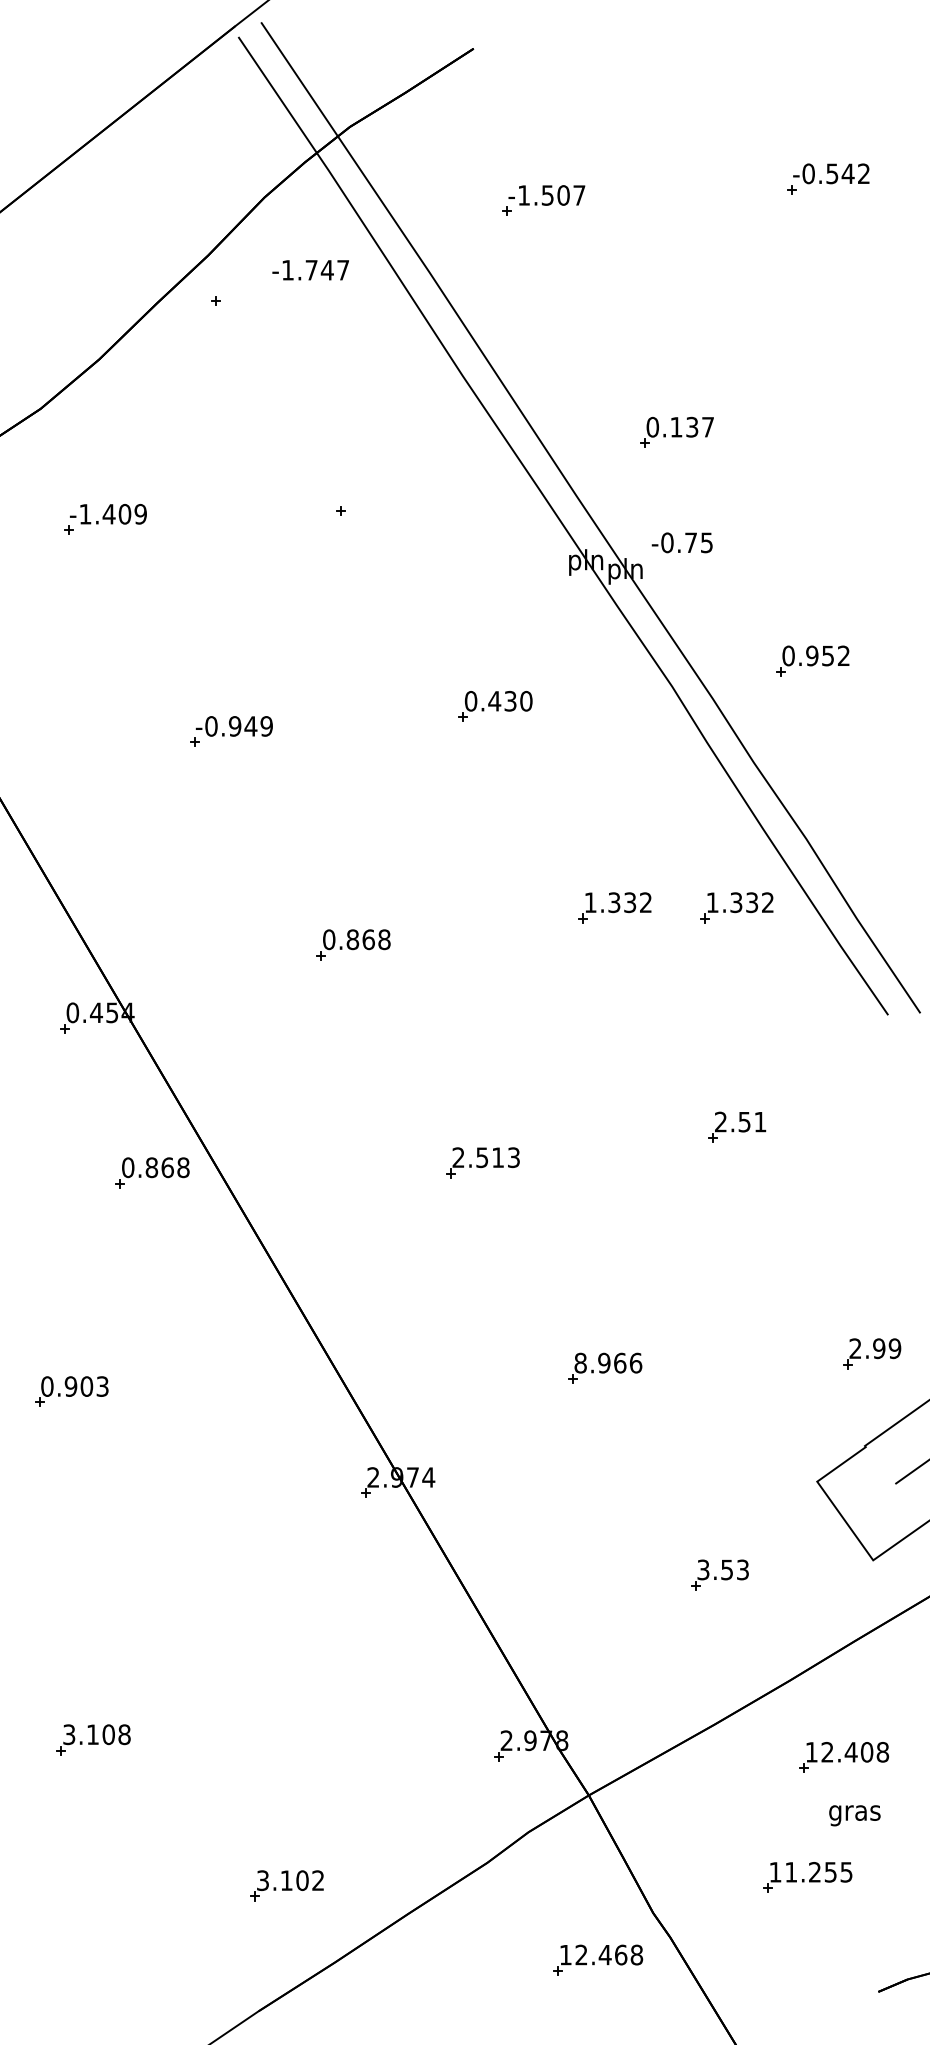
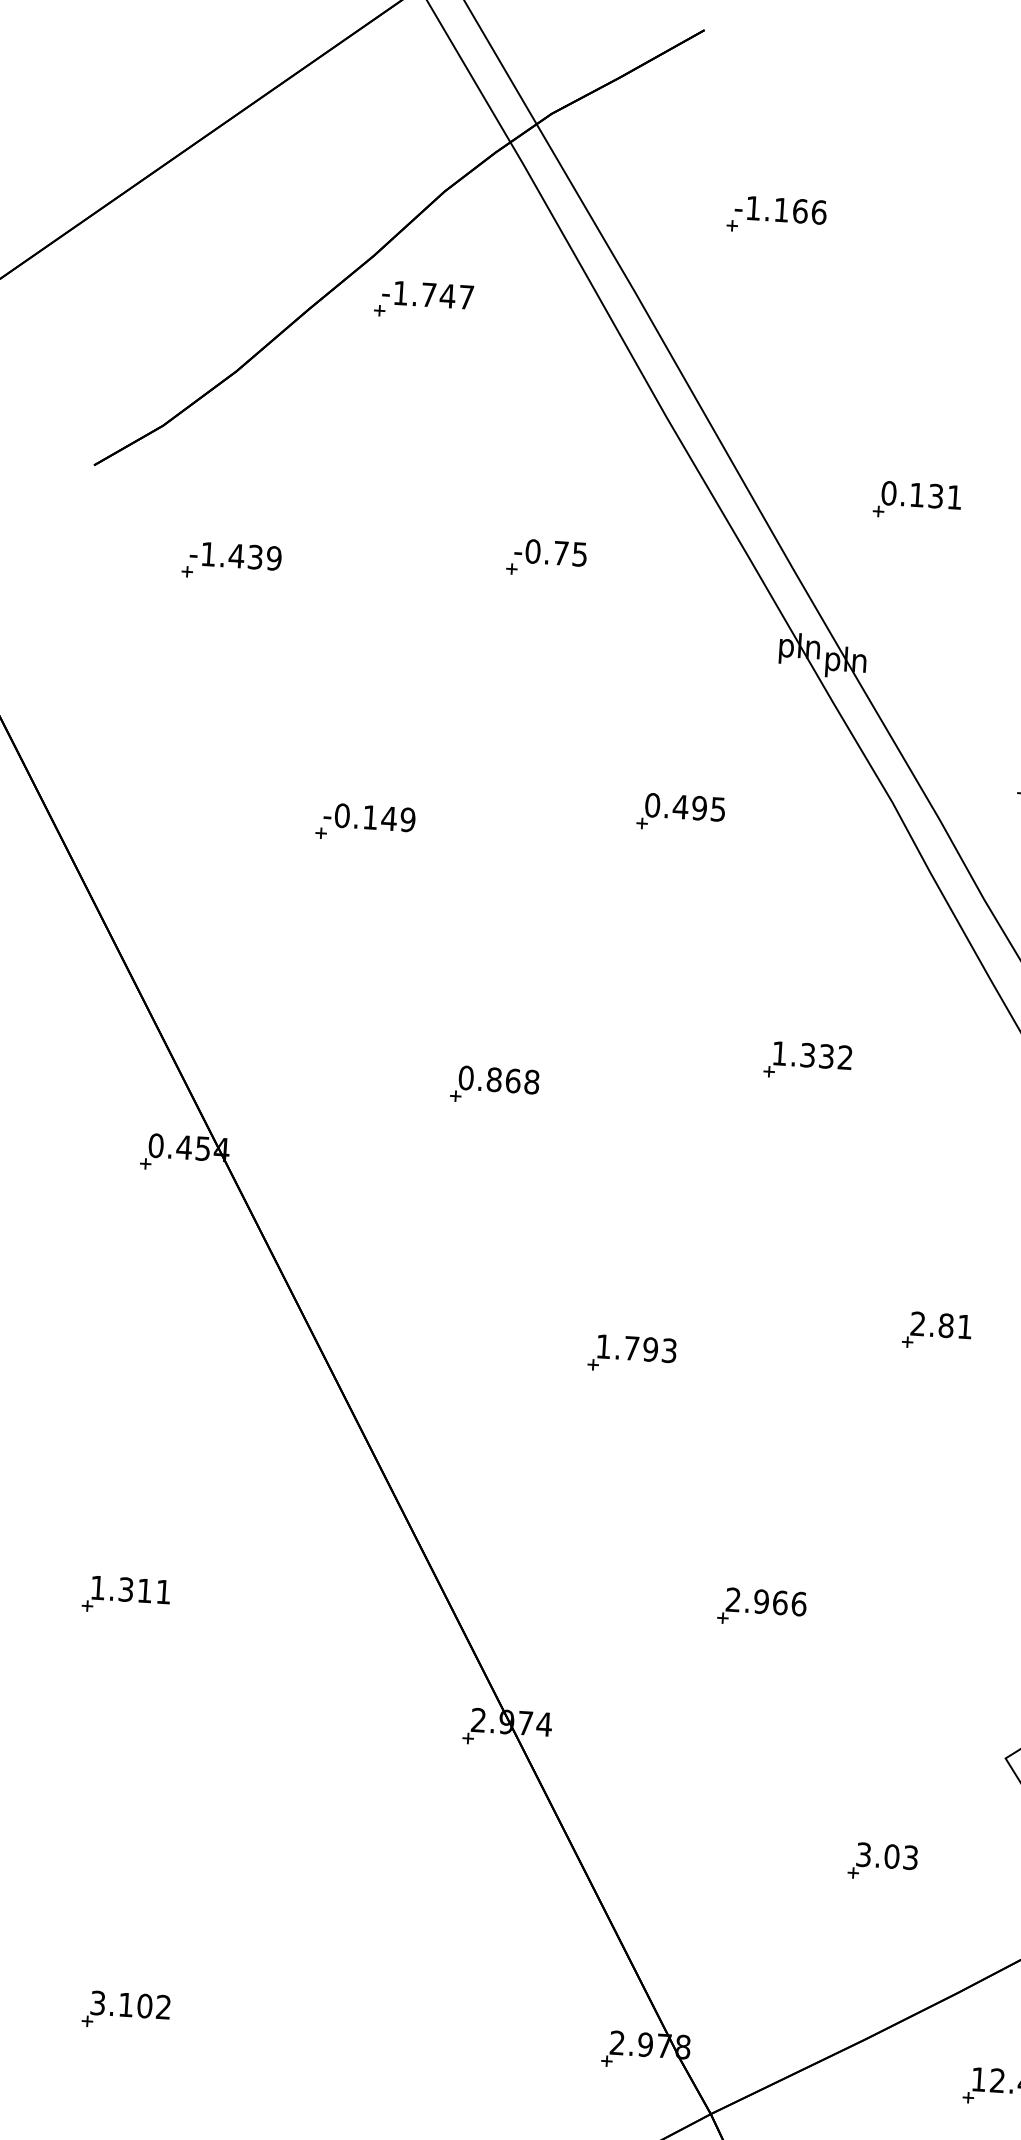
text: (563, 195) -> (800, 211), -1.507 -> -1.166
text: (310, 270) -> (427, 295), moved
text: (707, 427) -> (954, 497), 0.137 -> 0.131
text: (124, 514) -> (254, 557), -1.409 -> -1.439
text: (681, 542) -> (549, 552), moved
text: (518, 700) -> (709, 807), 0.430 -> 0.495
text: (235, 726) -> (370, 817), -0.949 -> -0.149
part: (736, 907) -> (952, 1070), removed
text: (744, 1121) -> (946, 1325), 2.51 -> 2.81
text: (478, 1157) -> (627, 1347), 2.513 -> 1.793
part: (152, 1172) -> (238, 1341), removed
text: (580, 1362) -> (733, 1599), 8.966 -> 2.966
text: (74, 1386) -> (130, 1589), 0.903 -> 1.311
text: (727, 1569) -> (892, 1856), 3.53 -> 3.03
text: (124, 1734) -> (163, 2007), 3.108 -> 3.102

